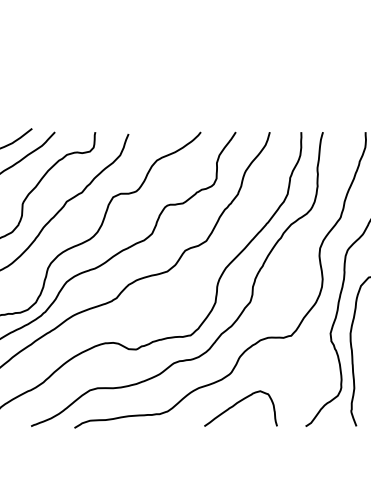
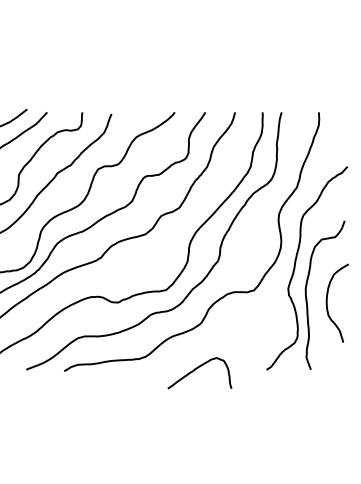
curve: (237, 404) -> (196, 369), moved

